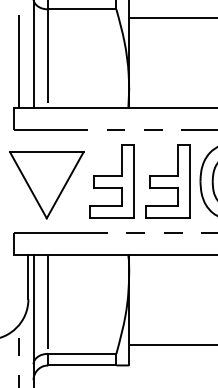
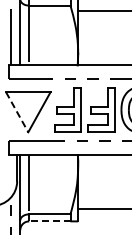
line: (28, 185) -> (17, 112), solid -> dashed
line: (81, 365) -> (49, 221), solid -> dashed

